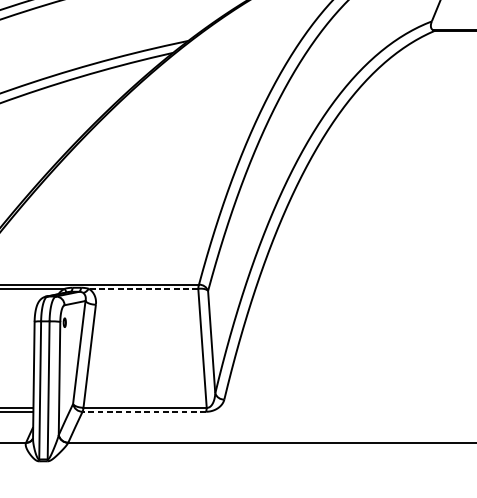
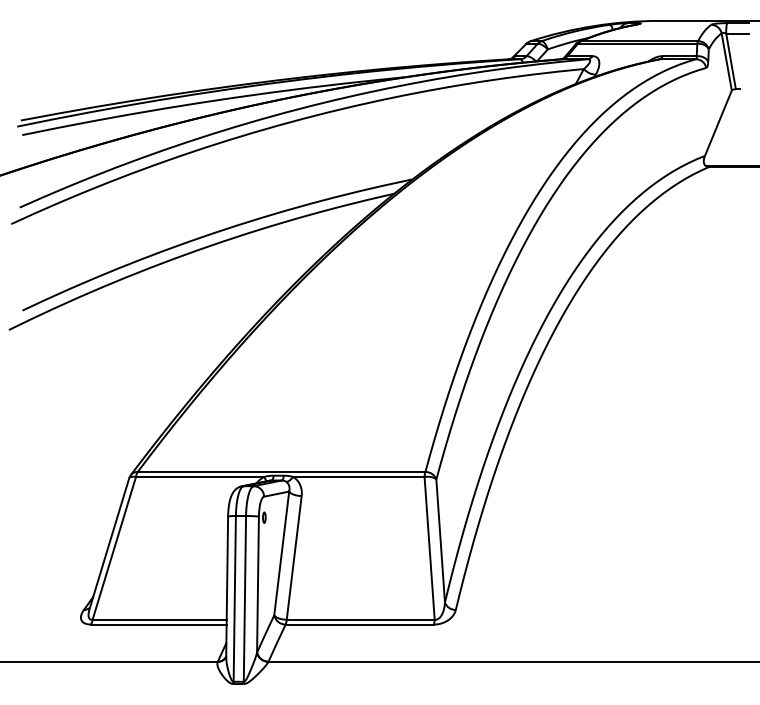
line: (143, 288) -> (358, 476), dashed -> solid
line: (144, 411) -> (359, 624), dashed -> solid

